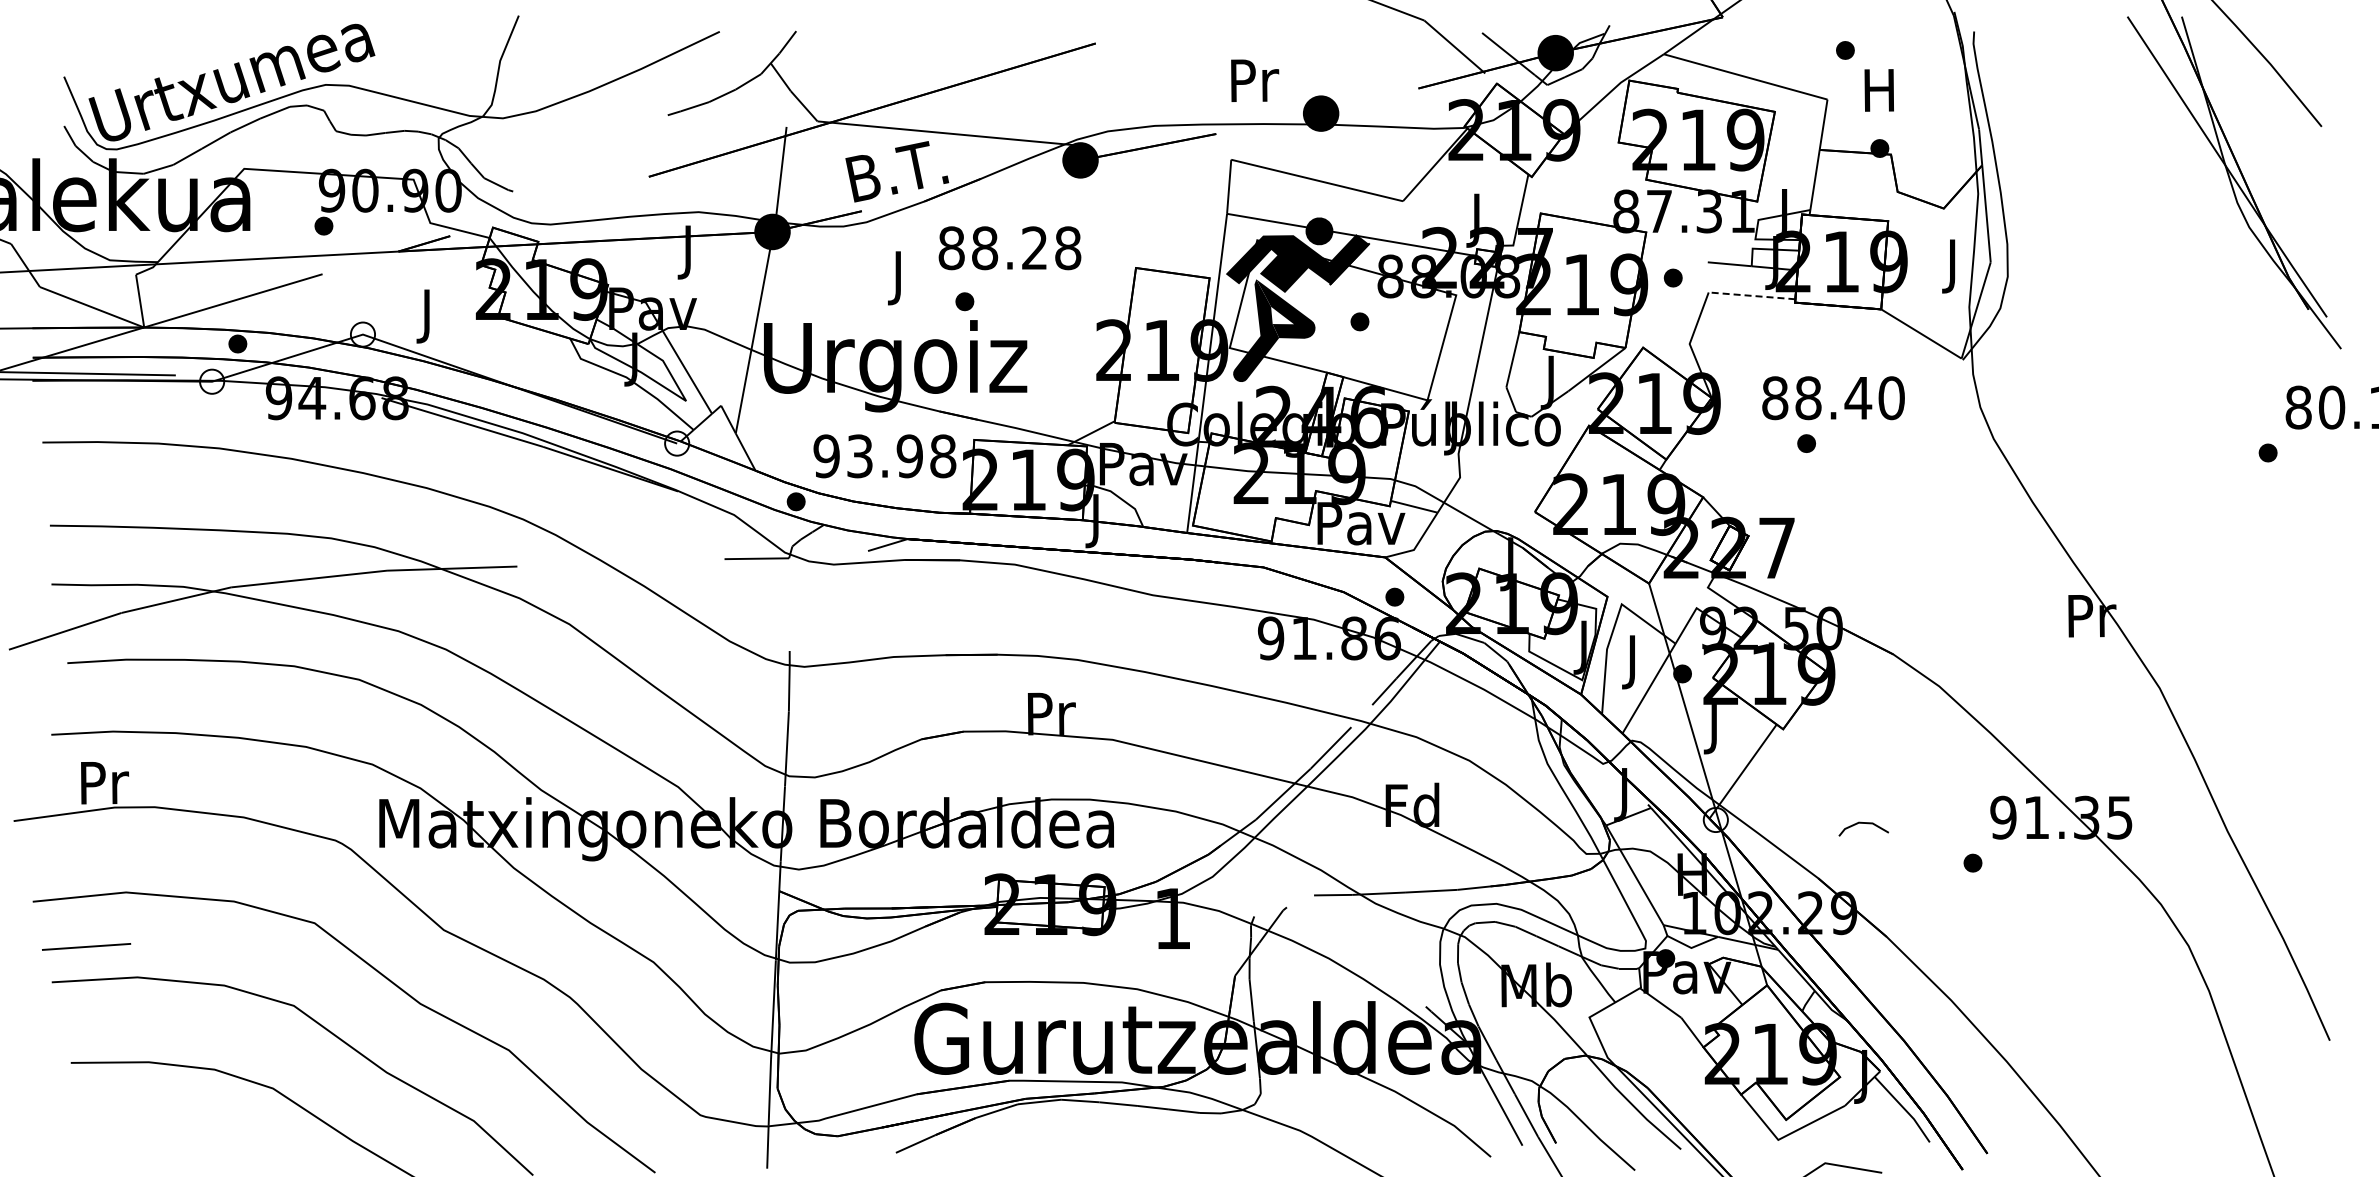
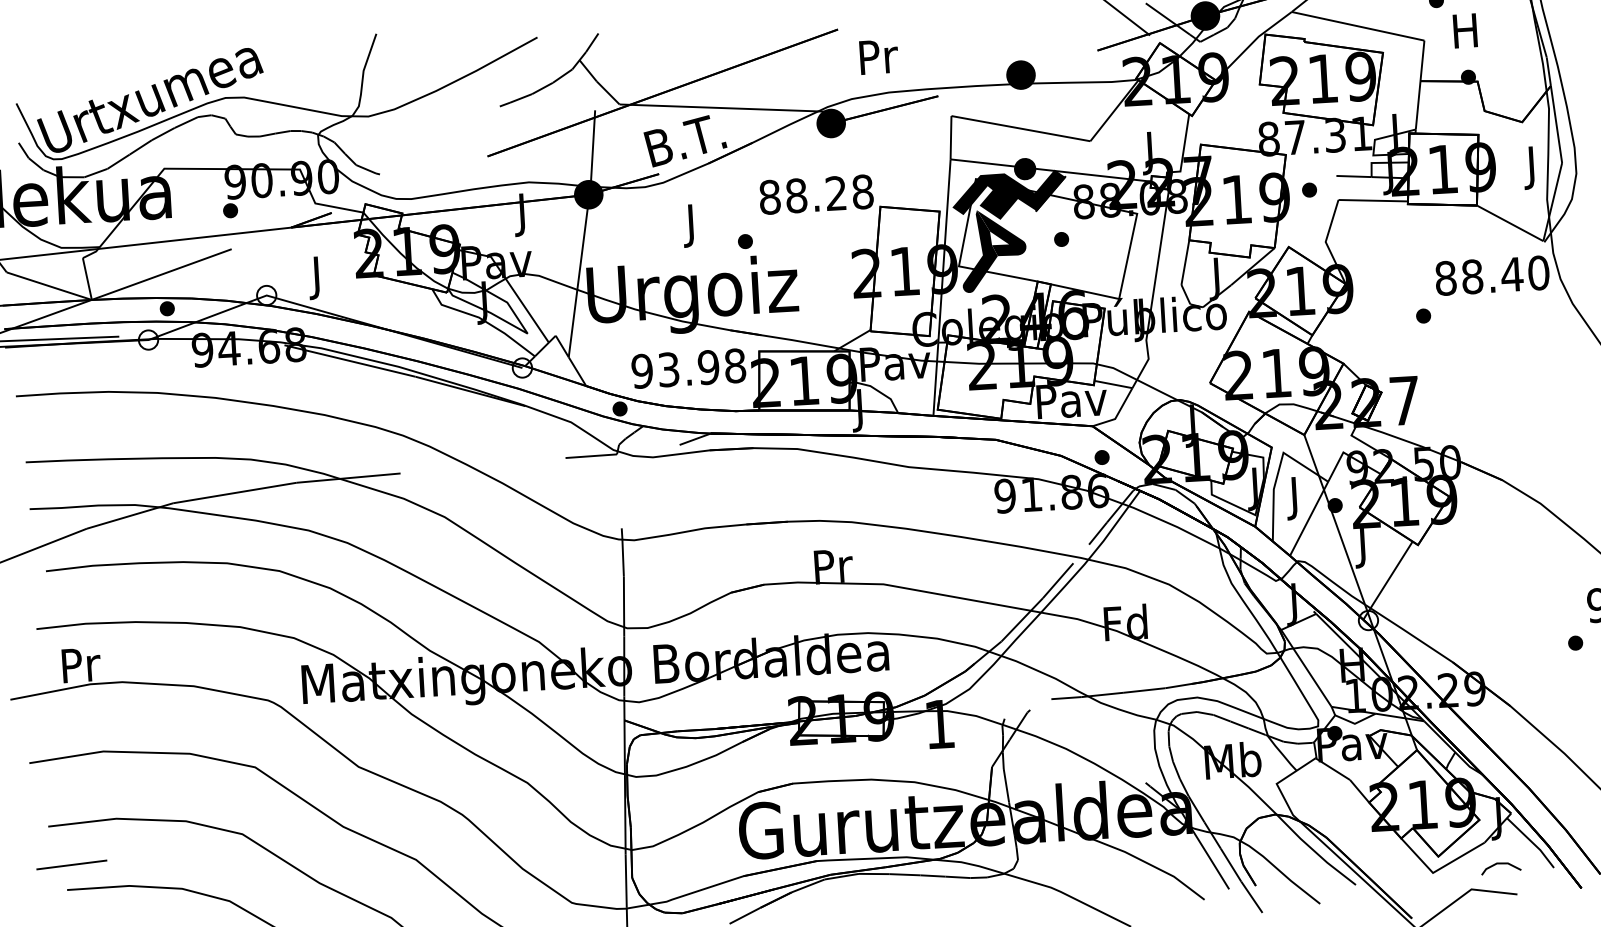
text: (1255, 80) -> (879, 56), moved
text: (1009, 248) -> (816, 194), moved
line: (1751, 295) -> (1372, 200), dashed -> solid
text: (1833, 398) -> (1492, 275), moved
line: (1863, 823) -> (1500, 863), moved
line: (86, 946) -> (71, 864), moved

